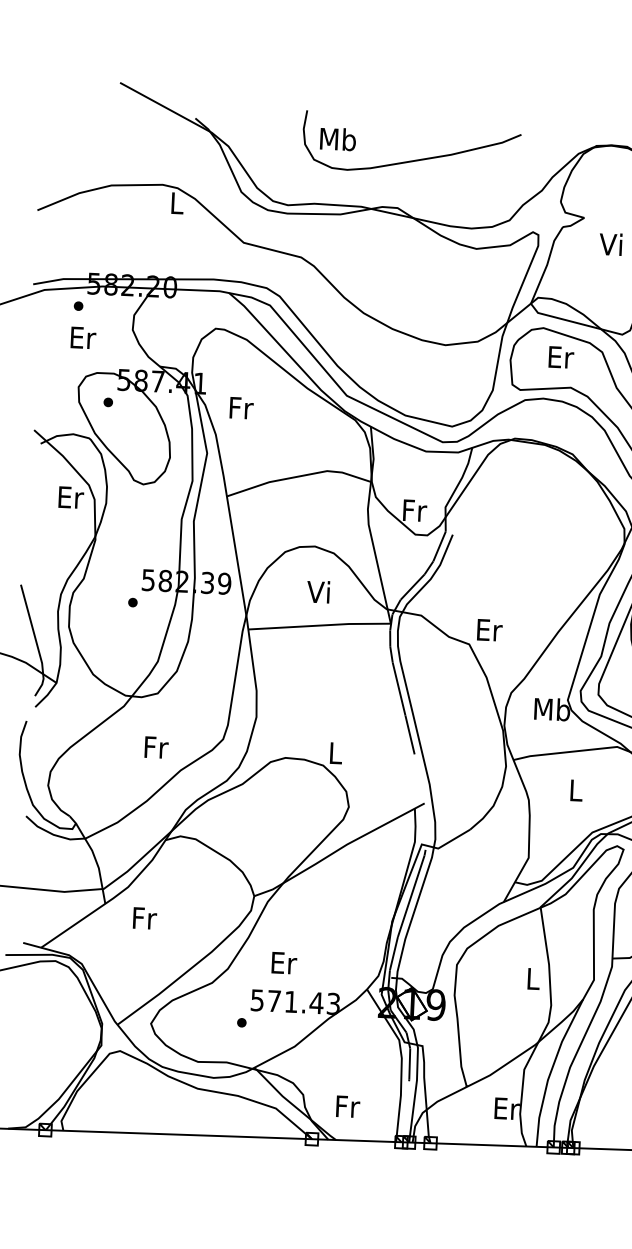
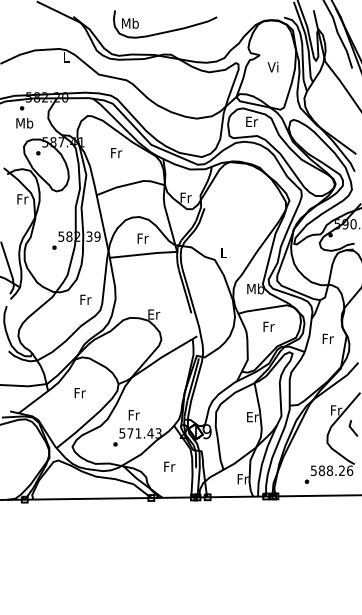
part: (417, 157) -> (168, 30), moved
text: (82, 336) -> (24, 122), Er -> Mb
text: (241, 409) -> (116, 153), moved
text: (70, 498) -> (22, 199), Er -> Fr
text: (319, 592) -> (142, 238), Vi -> Fr
text: (490, 629) -> (224, 252), Er -> L
text: (155, 746) -> (85, 299), moved
text: (336, 753) -> (154, 314), L -> Er
text: (575, 789) -> (268, 326), L -> Fr
text: (143, 919) -> (79, 393), moved
text: (284, 963) -> (134, 415), Er -> Fr
text: (532, 979) -> (252, 417), L -> Er
text: (347, 1106) -> (169, 466), moved
text: (505, 1109) -> (242, 479), Er -> Fr

